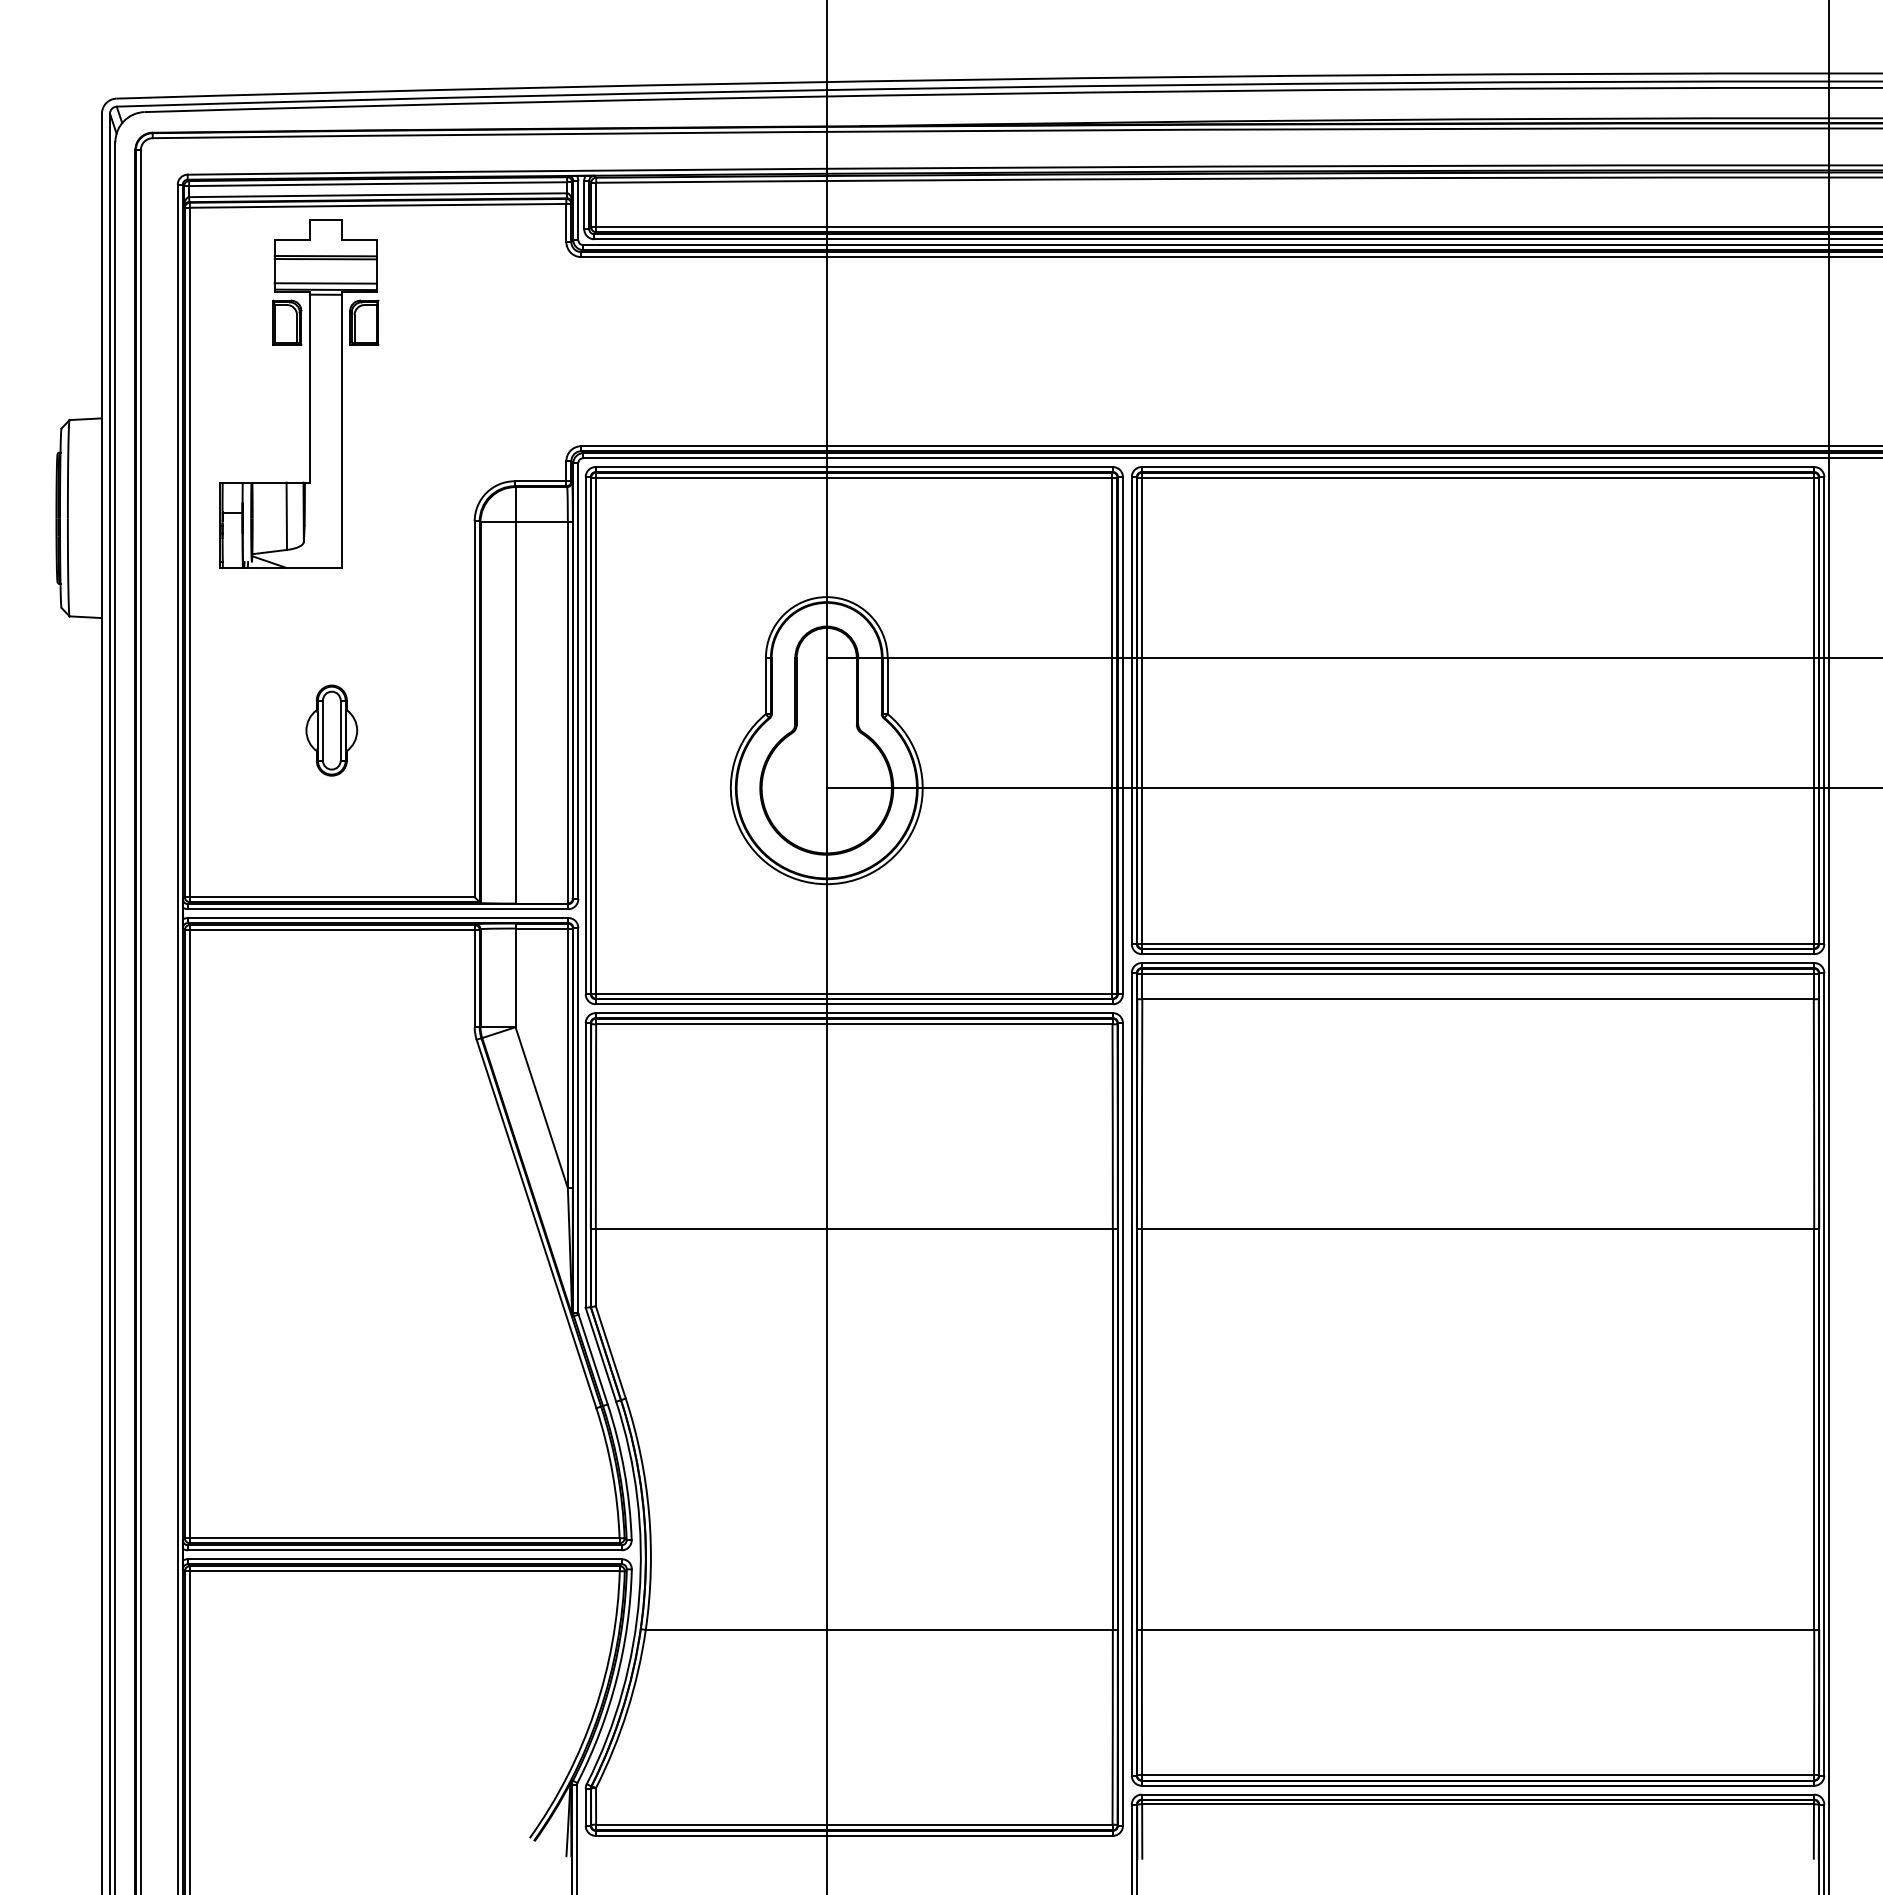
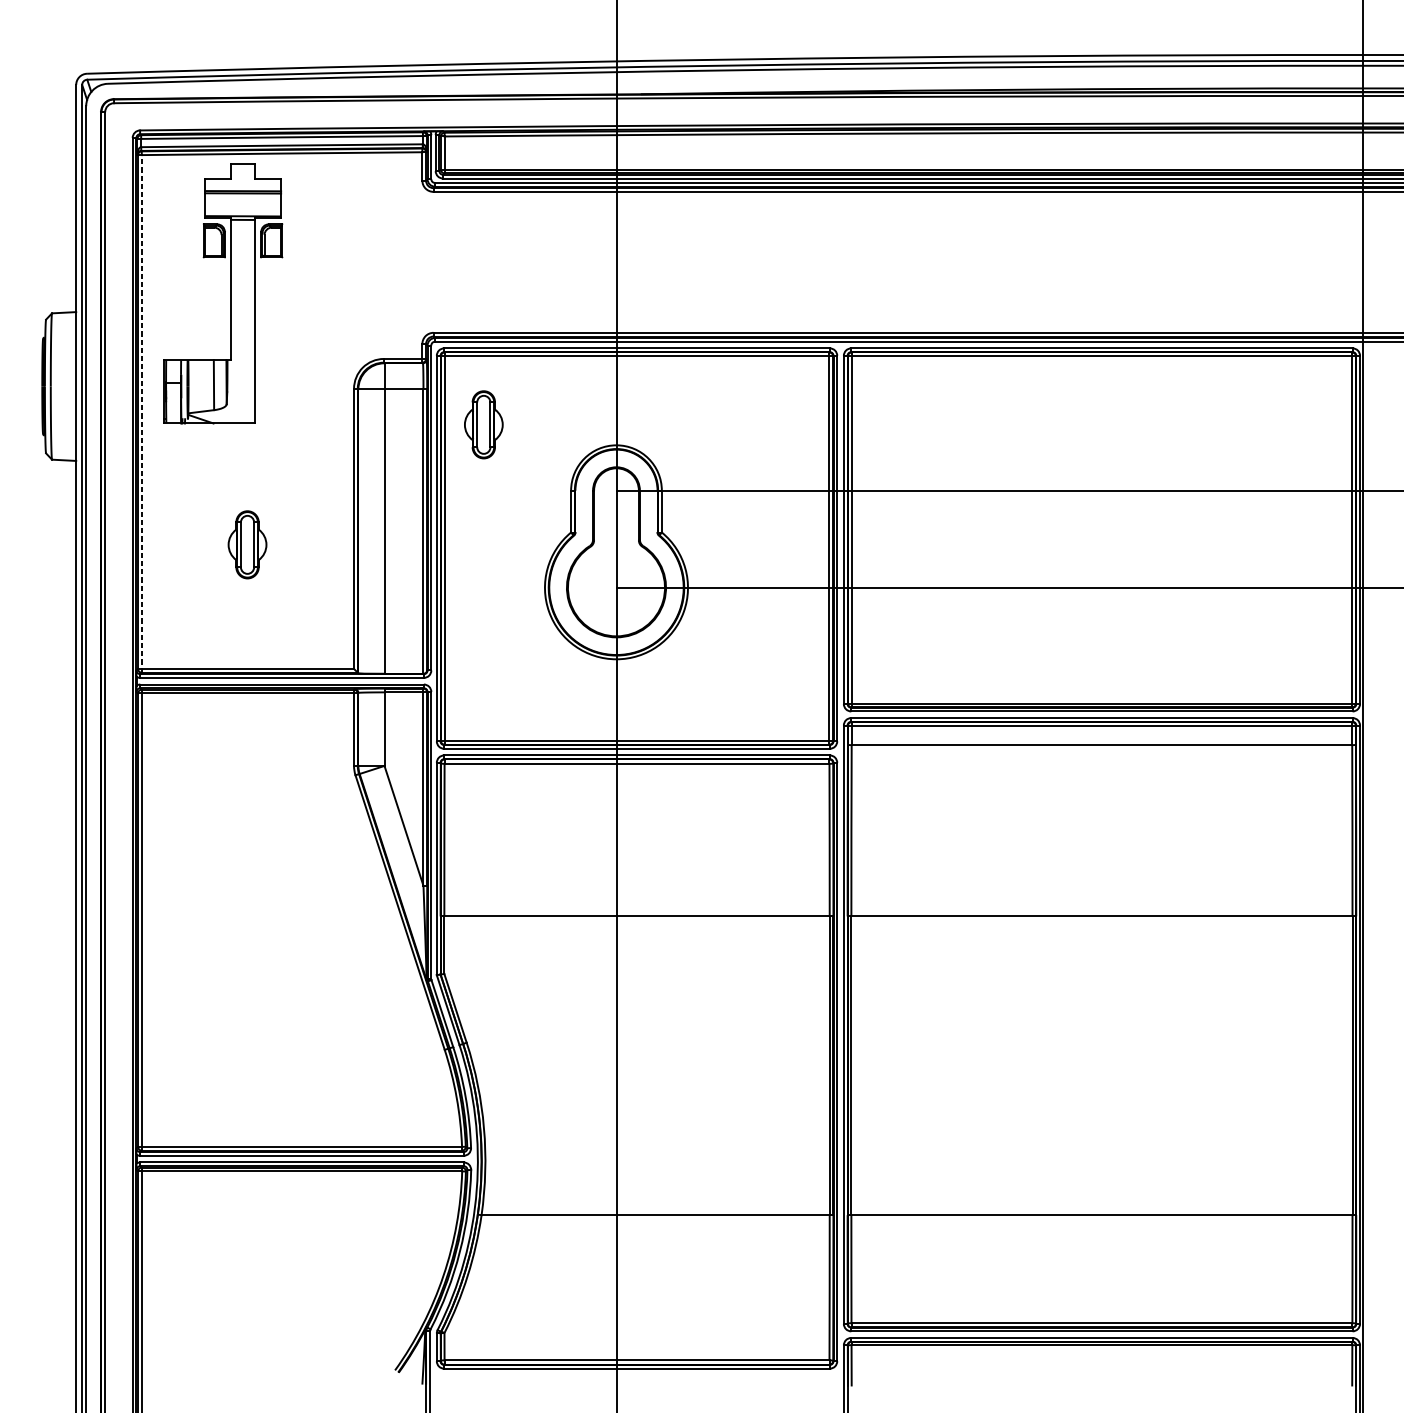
line: (325, 283) -> (242, 211), removed
line: (189, 554) -> (141, 413), solid -> dashed
part: (648, 569) -> (483, 424), added

